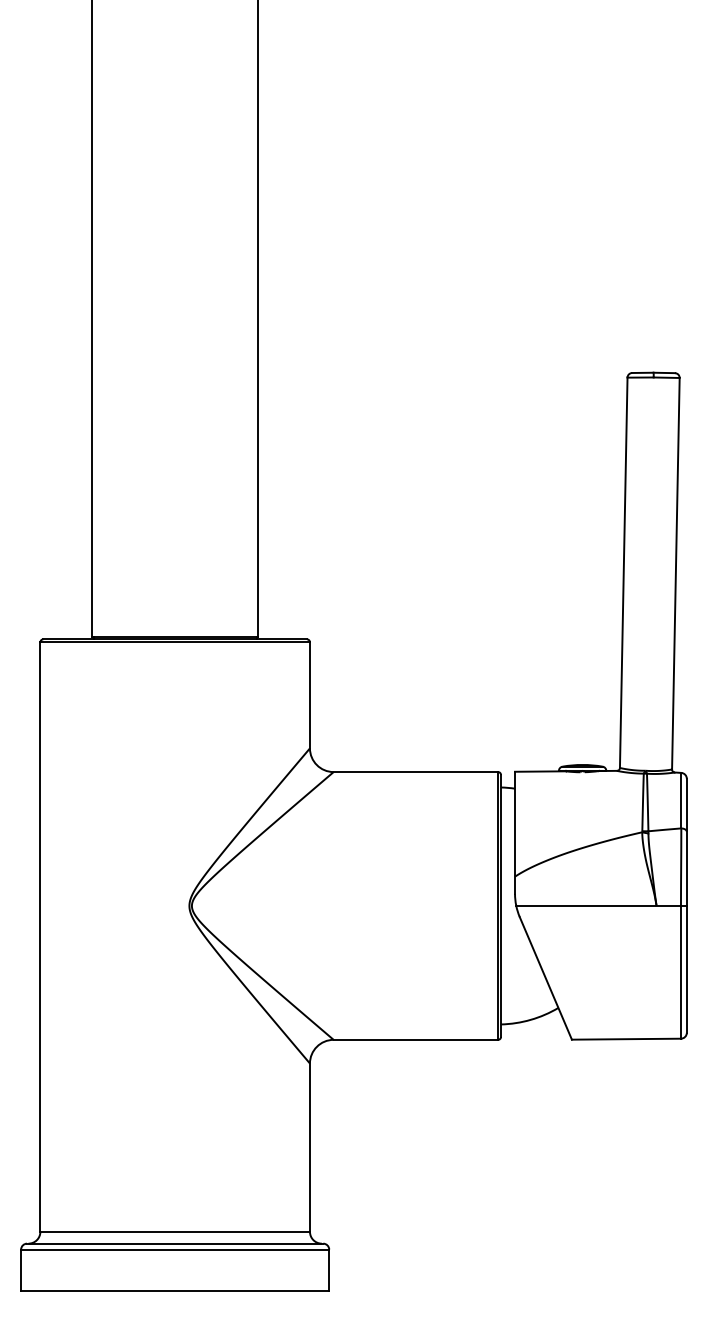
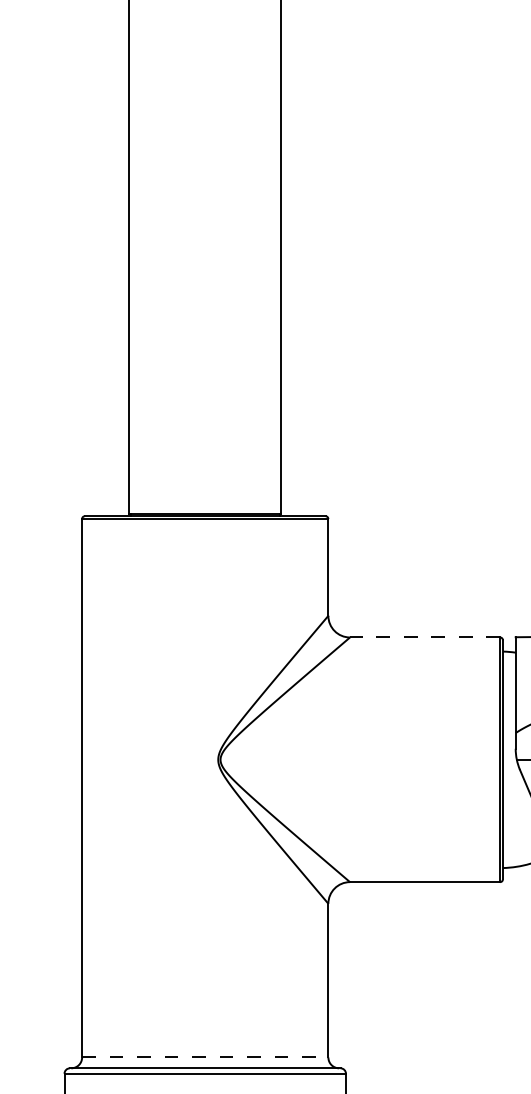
line: (415, 772) -> (424, 637), solid -> dashed
line: (175, 1231) -> (205, 1057), solid -> dashed

